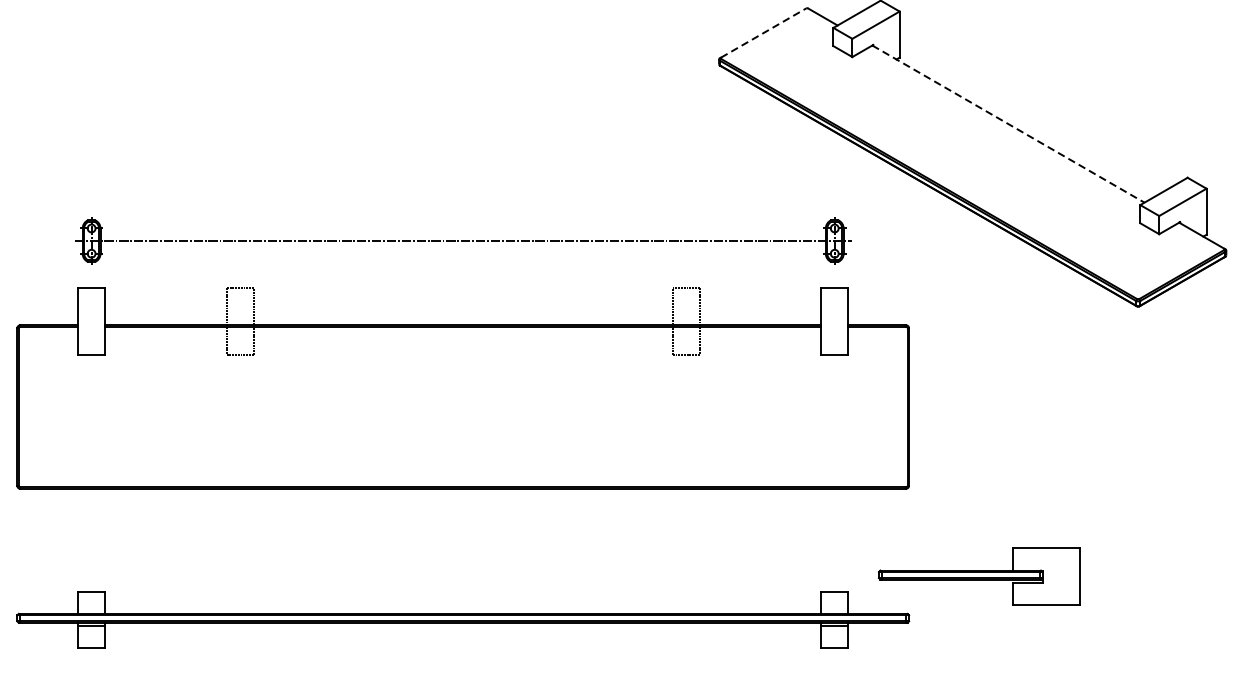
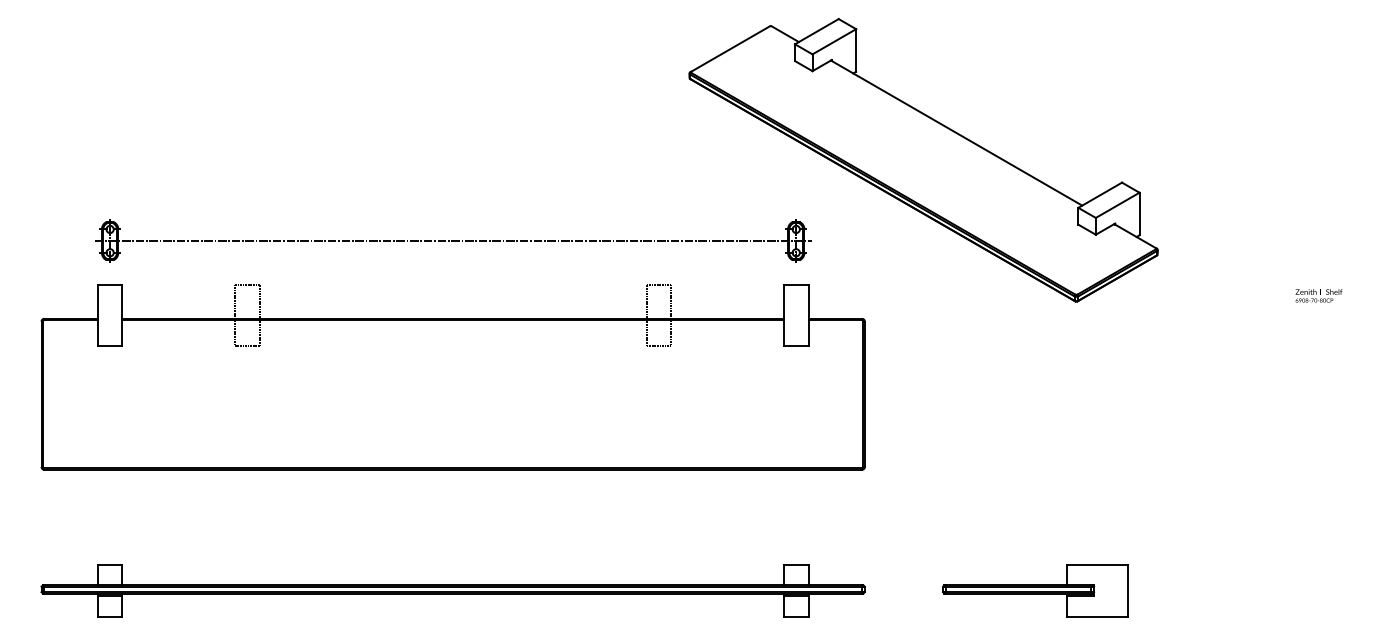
line: (763, 32) -> (730, 48), dashed -> solid
line: (1009, 124) -> (957, 133), dashed -> solid
part: (979, 576) -> (1035, 590), moved

